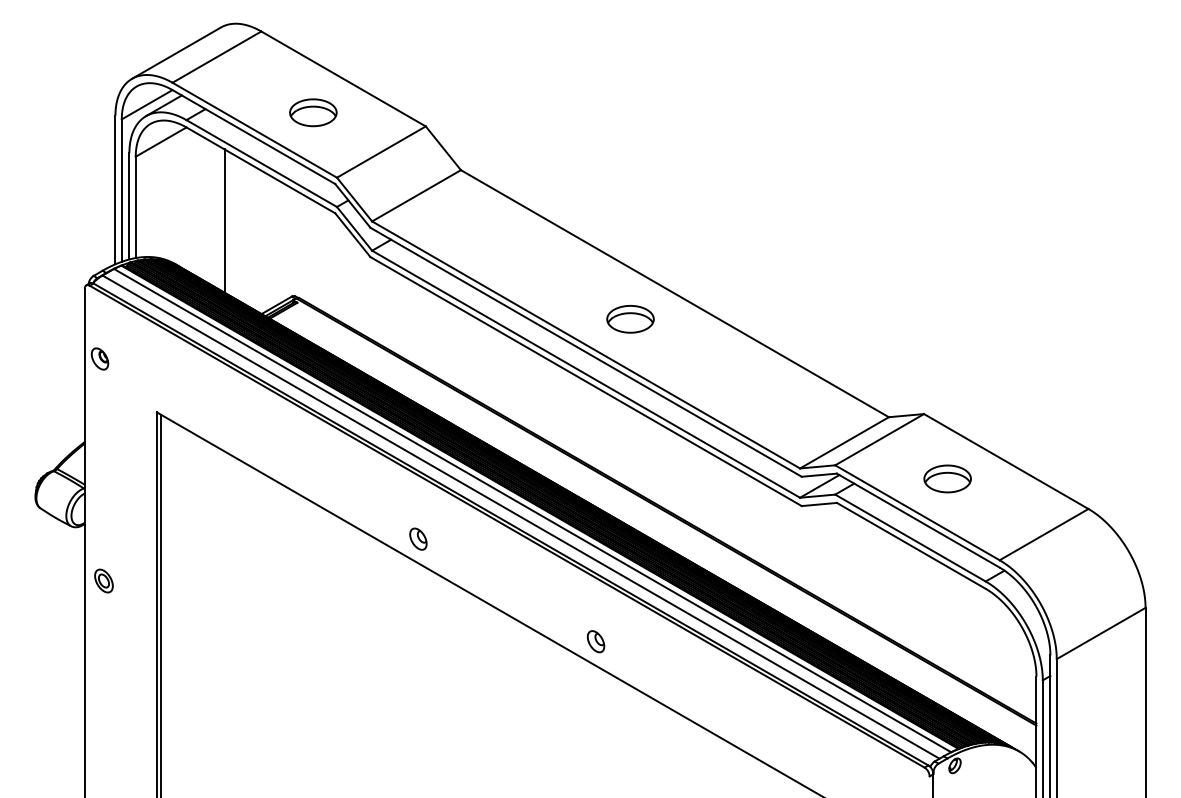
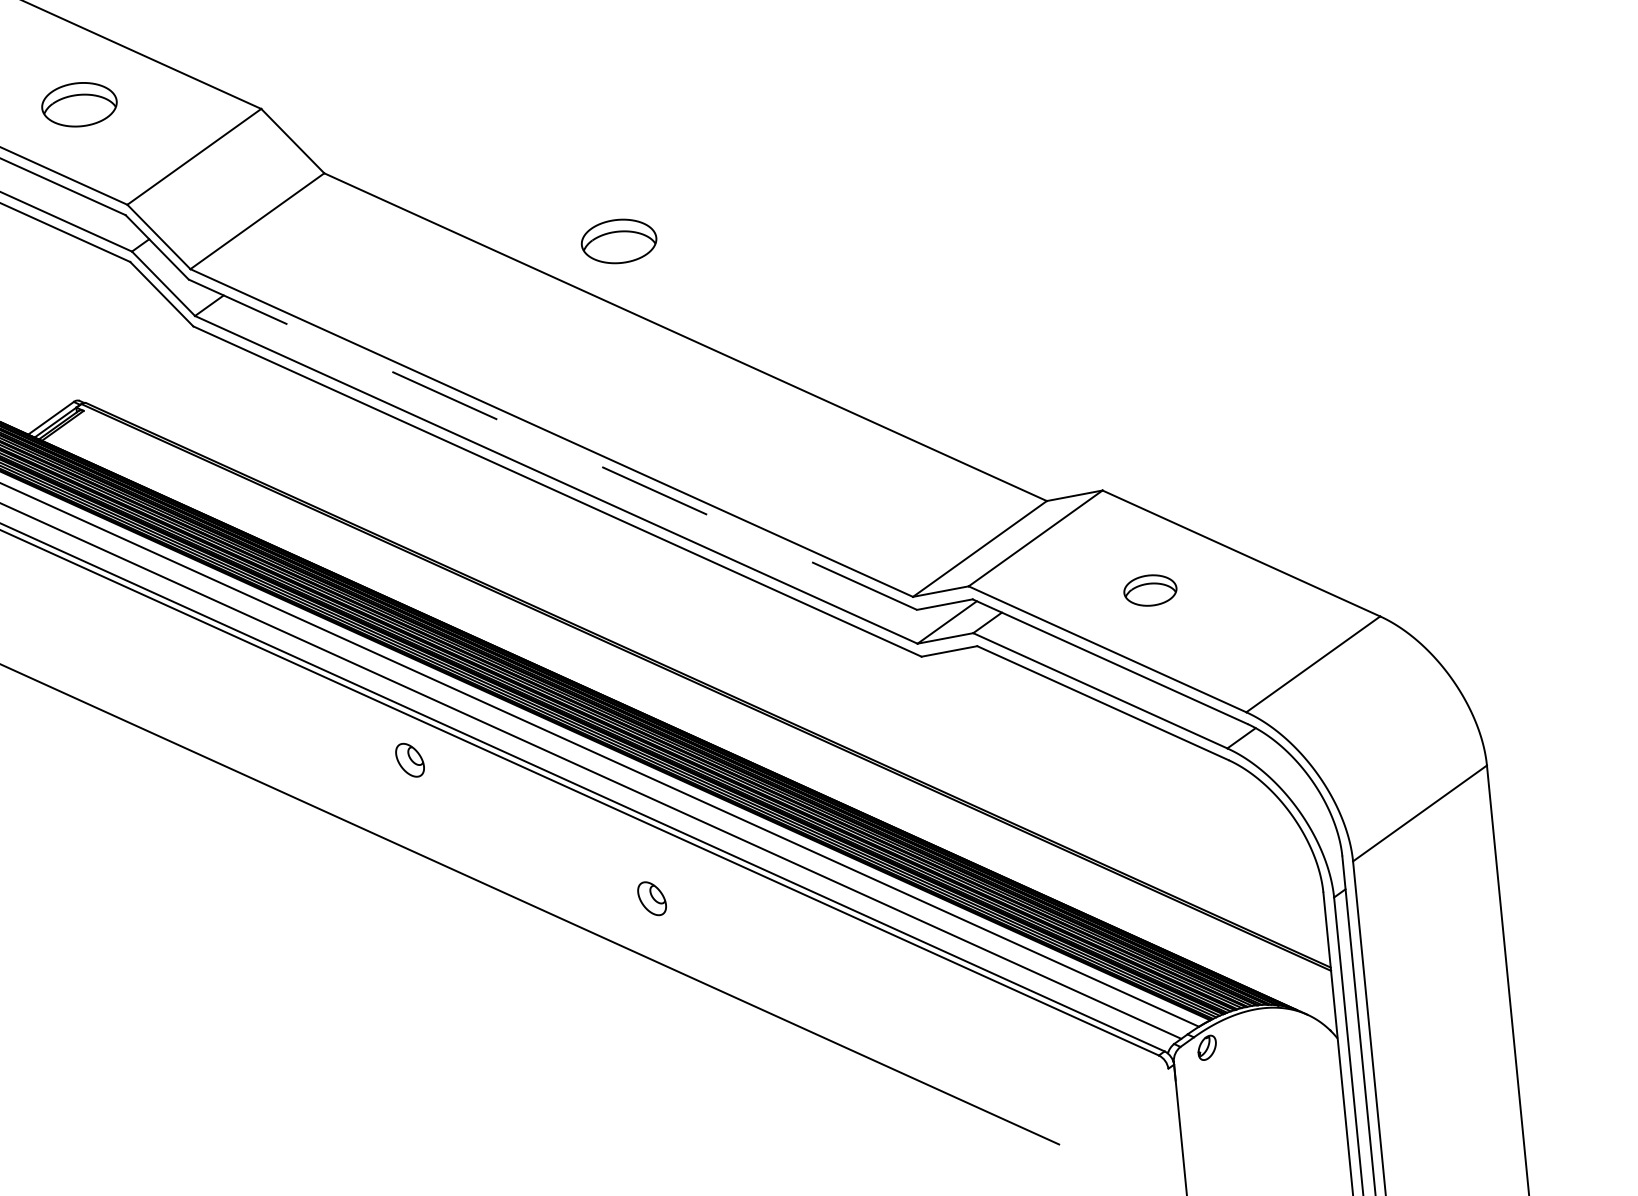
part: (630, 319) -> (619, 241), moved
line: (585, 352) -> (551, 445), solid -> dashed
part: (947, 478) -> (1150, 589), size x0.7
part: (418, 538) -> (410, 759), moved
part: (595, 641) -> (651, 898), moved

